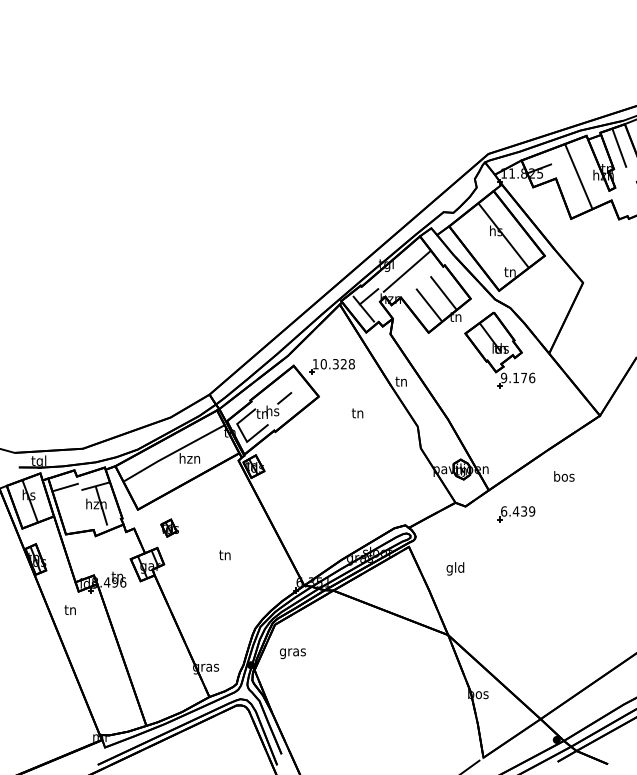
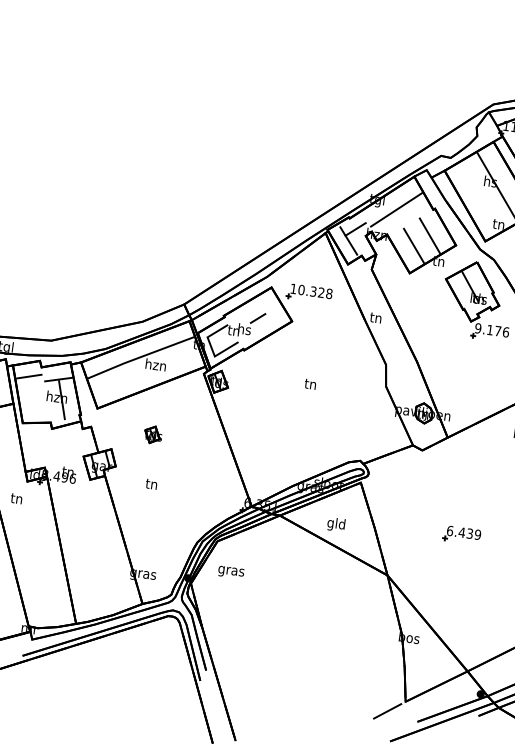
text: (357, 413) -> (310, 384), moved
part: (516, 514) -> (462, 535), moved
part: (169, 527) -> (153, 434), moved
text: (224, 555) -> (151, 484), moved
text: (455, 568) -> (336, 524), moved

